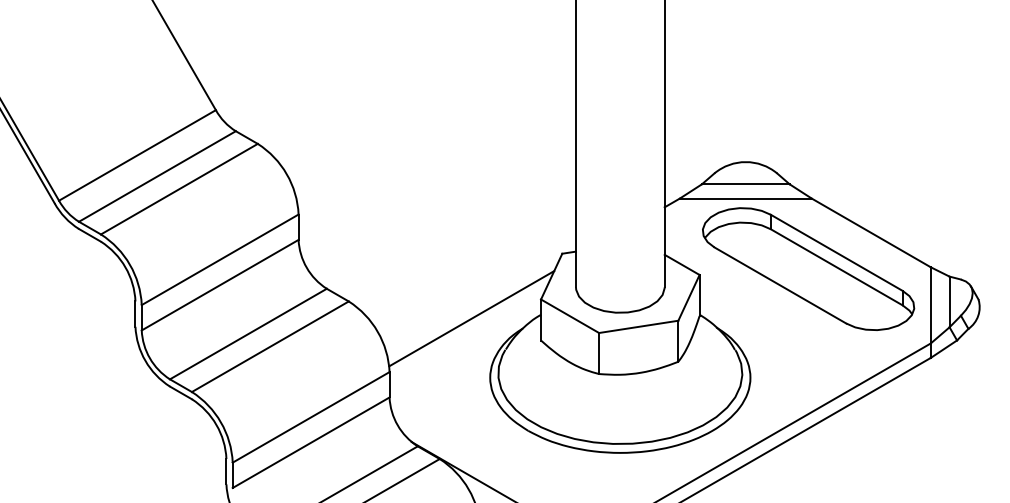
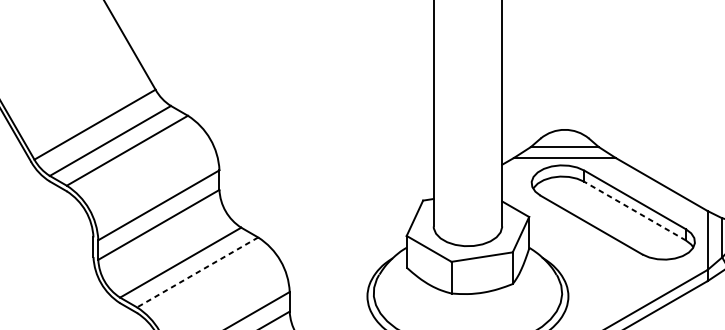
line: (836, 267) -> (634, 211), solid -> dashed
line: (471, 318) -> (353, 250), removed
line: (270, 346) -> (197, 272), solid -> dashed

